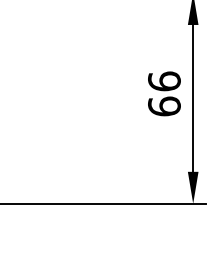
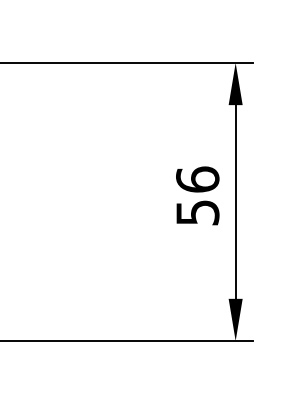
text: (164, 106) -> (197, 212), 66 -> 56

